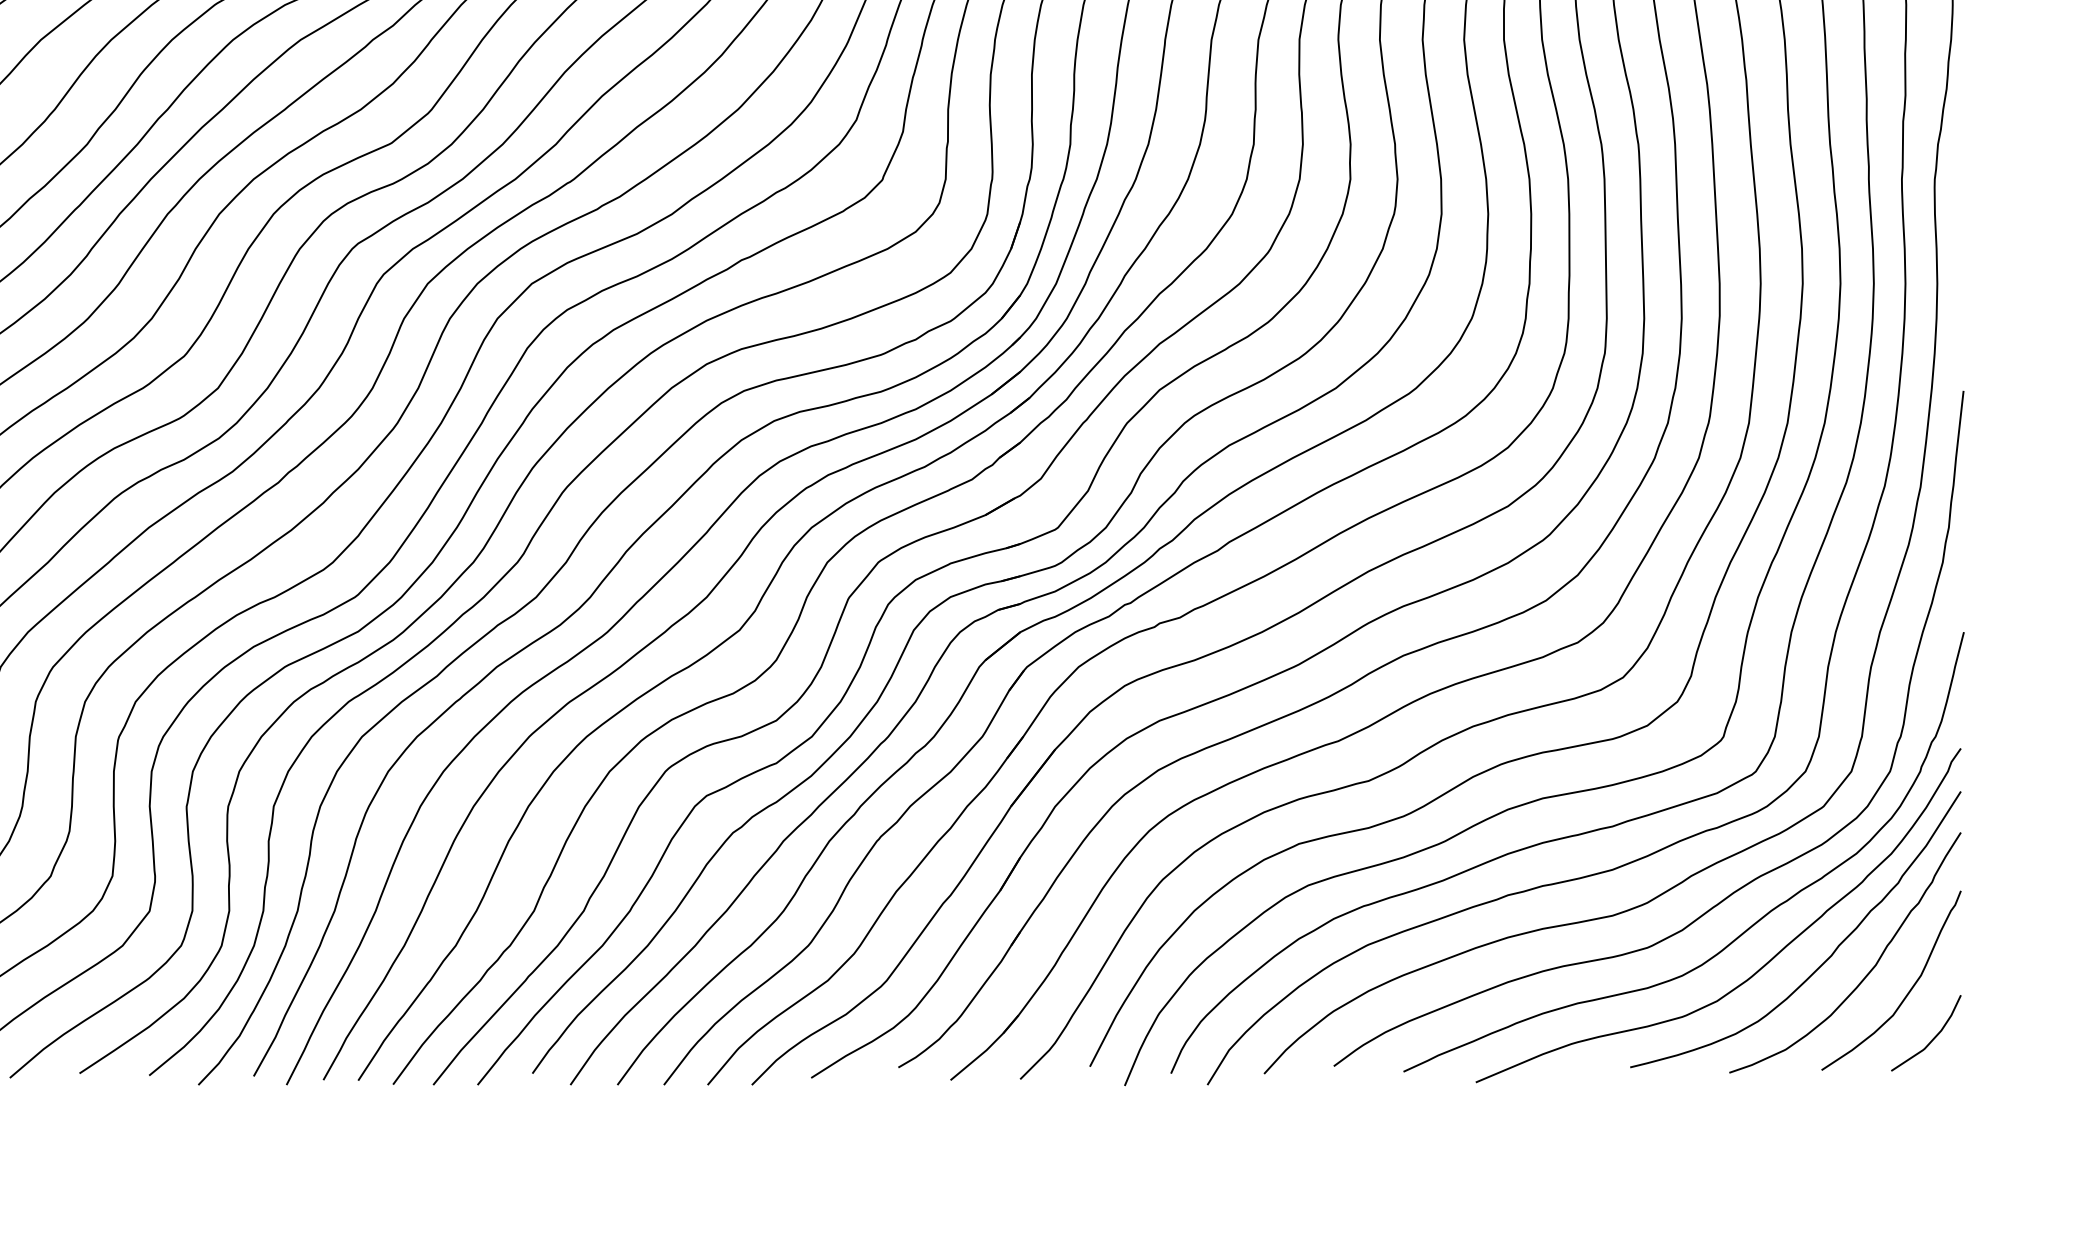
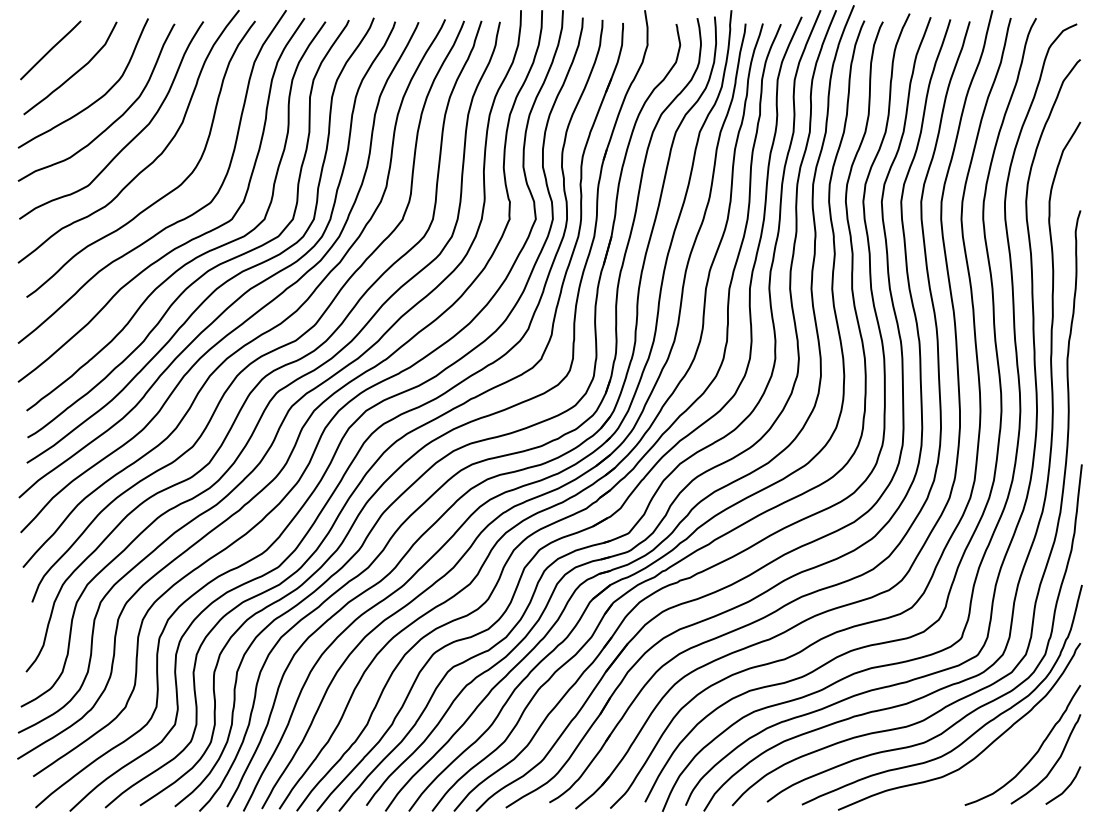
curve: (1826, 957) -> (1013, 747), removed

